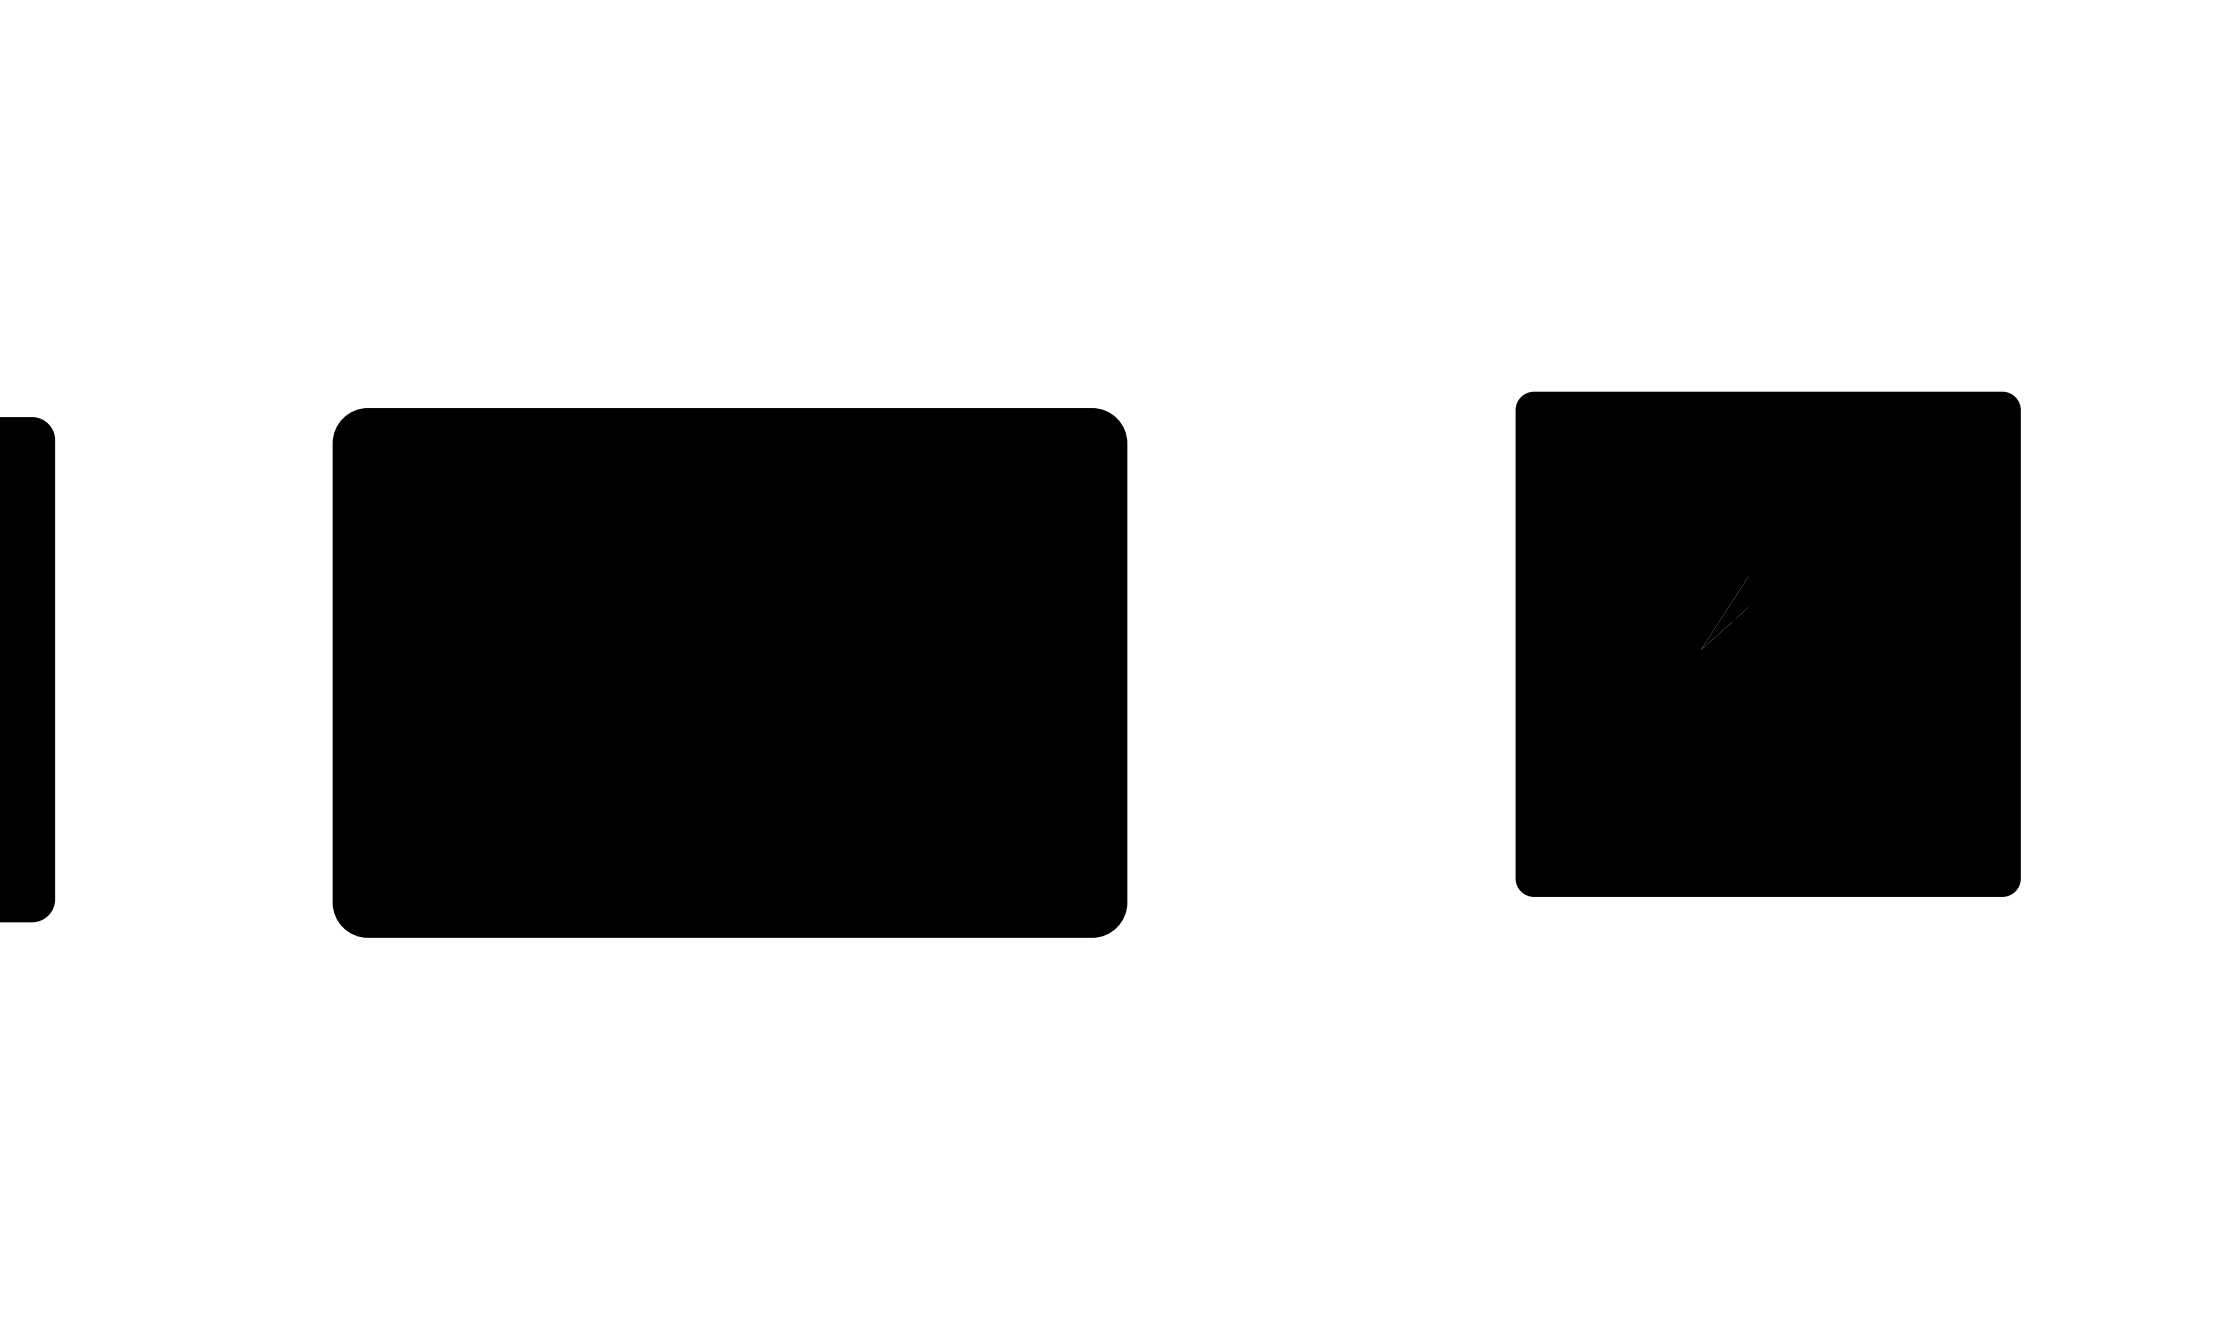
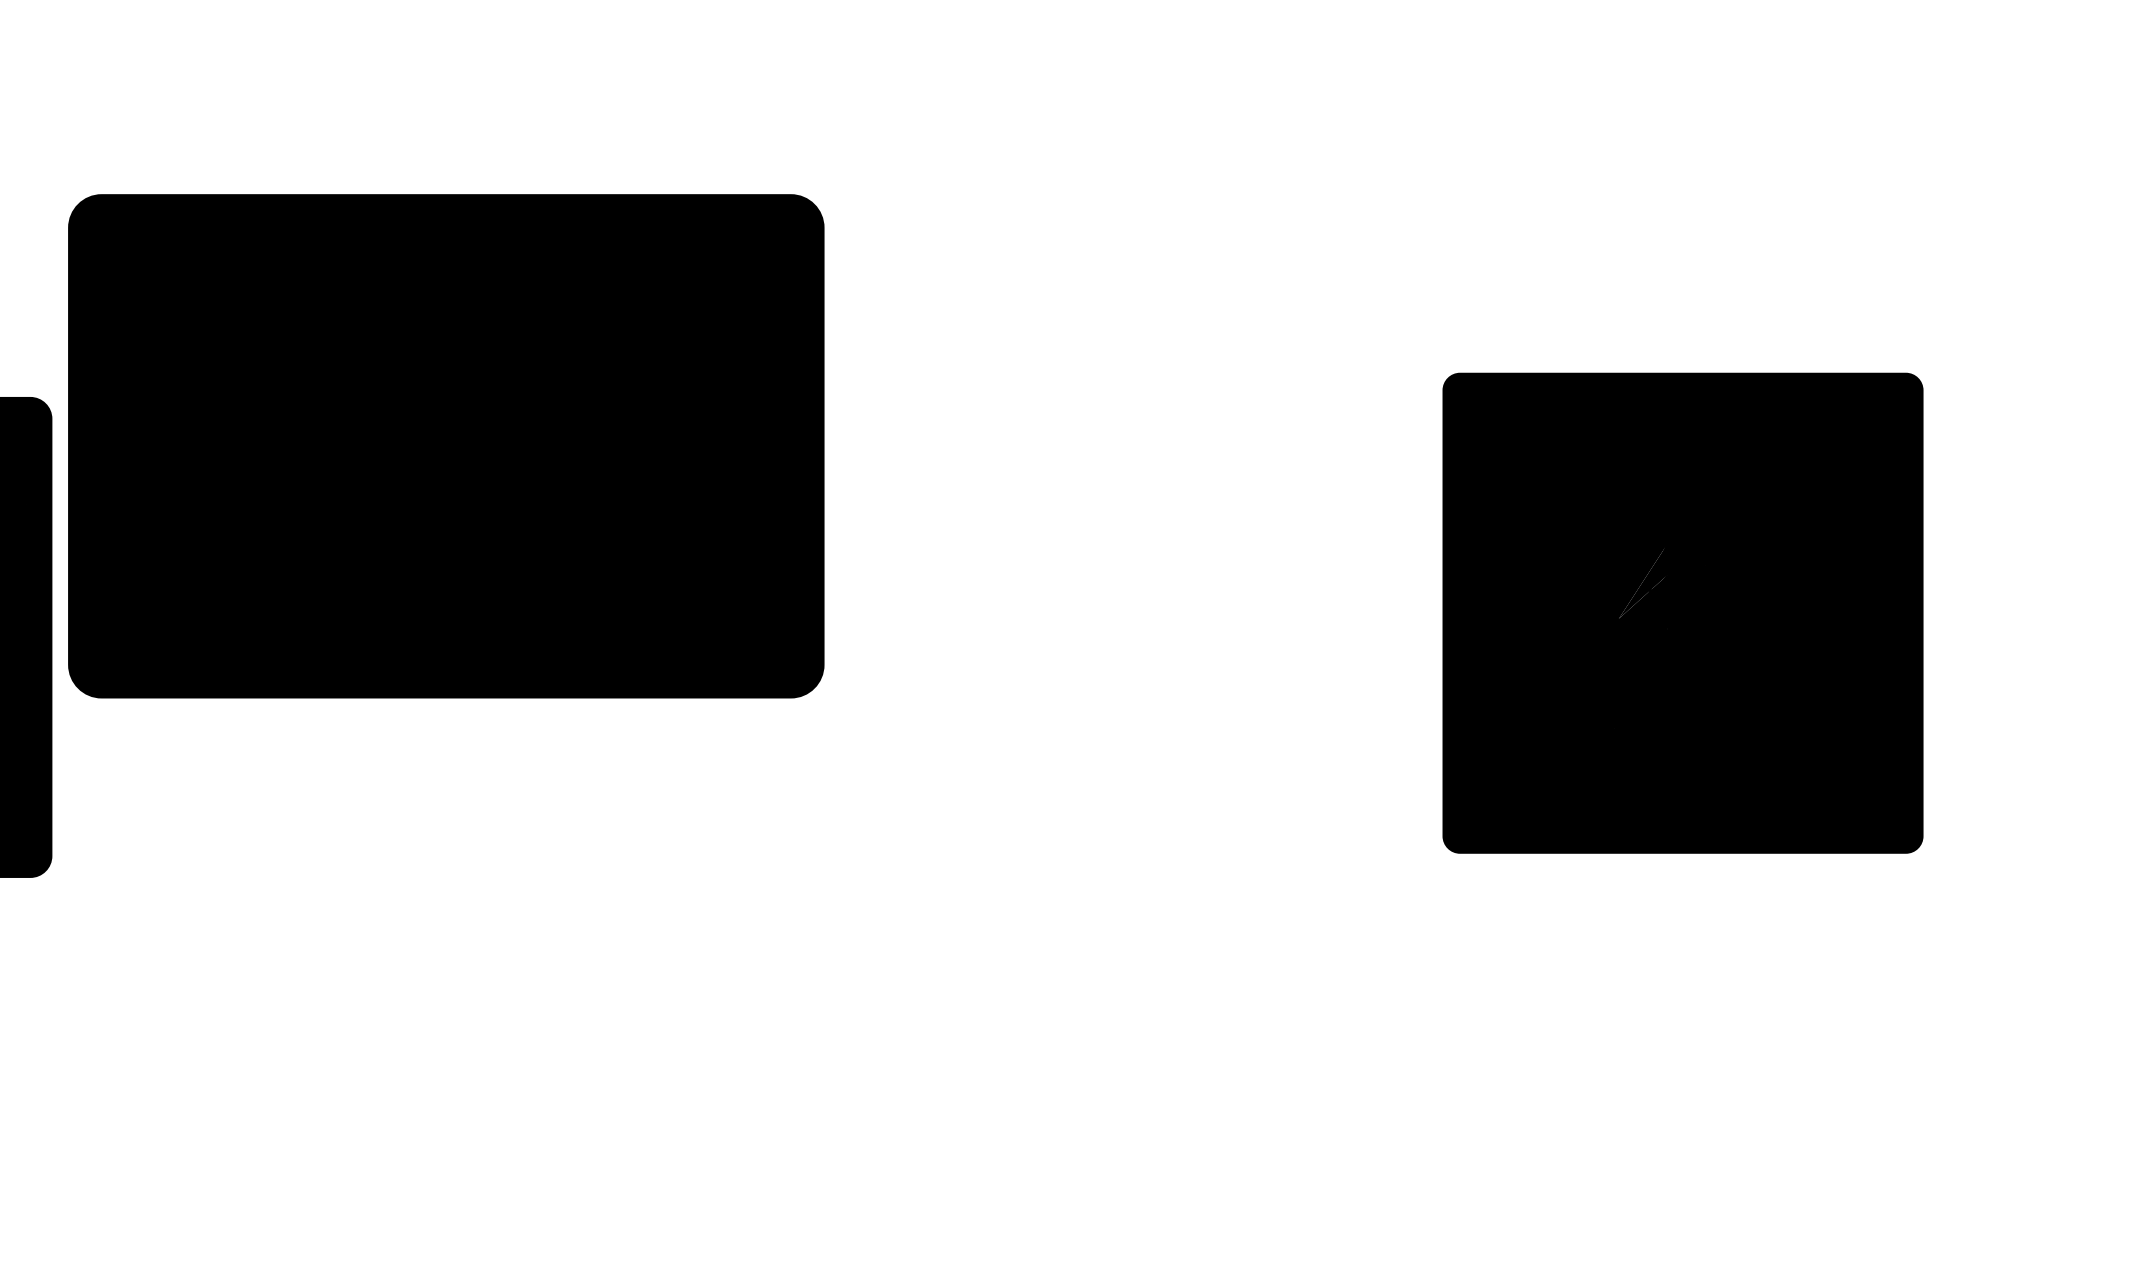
part: (729, 672) -> (445, 445), moved

